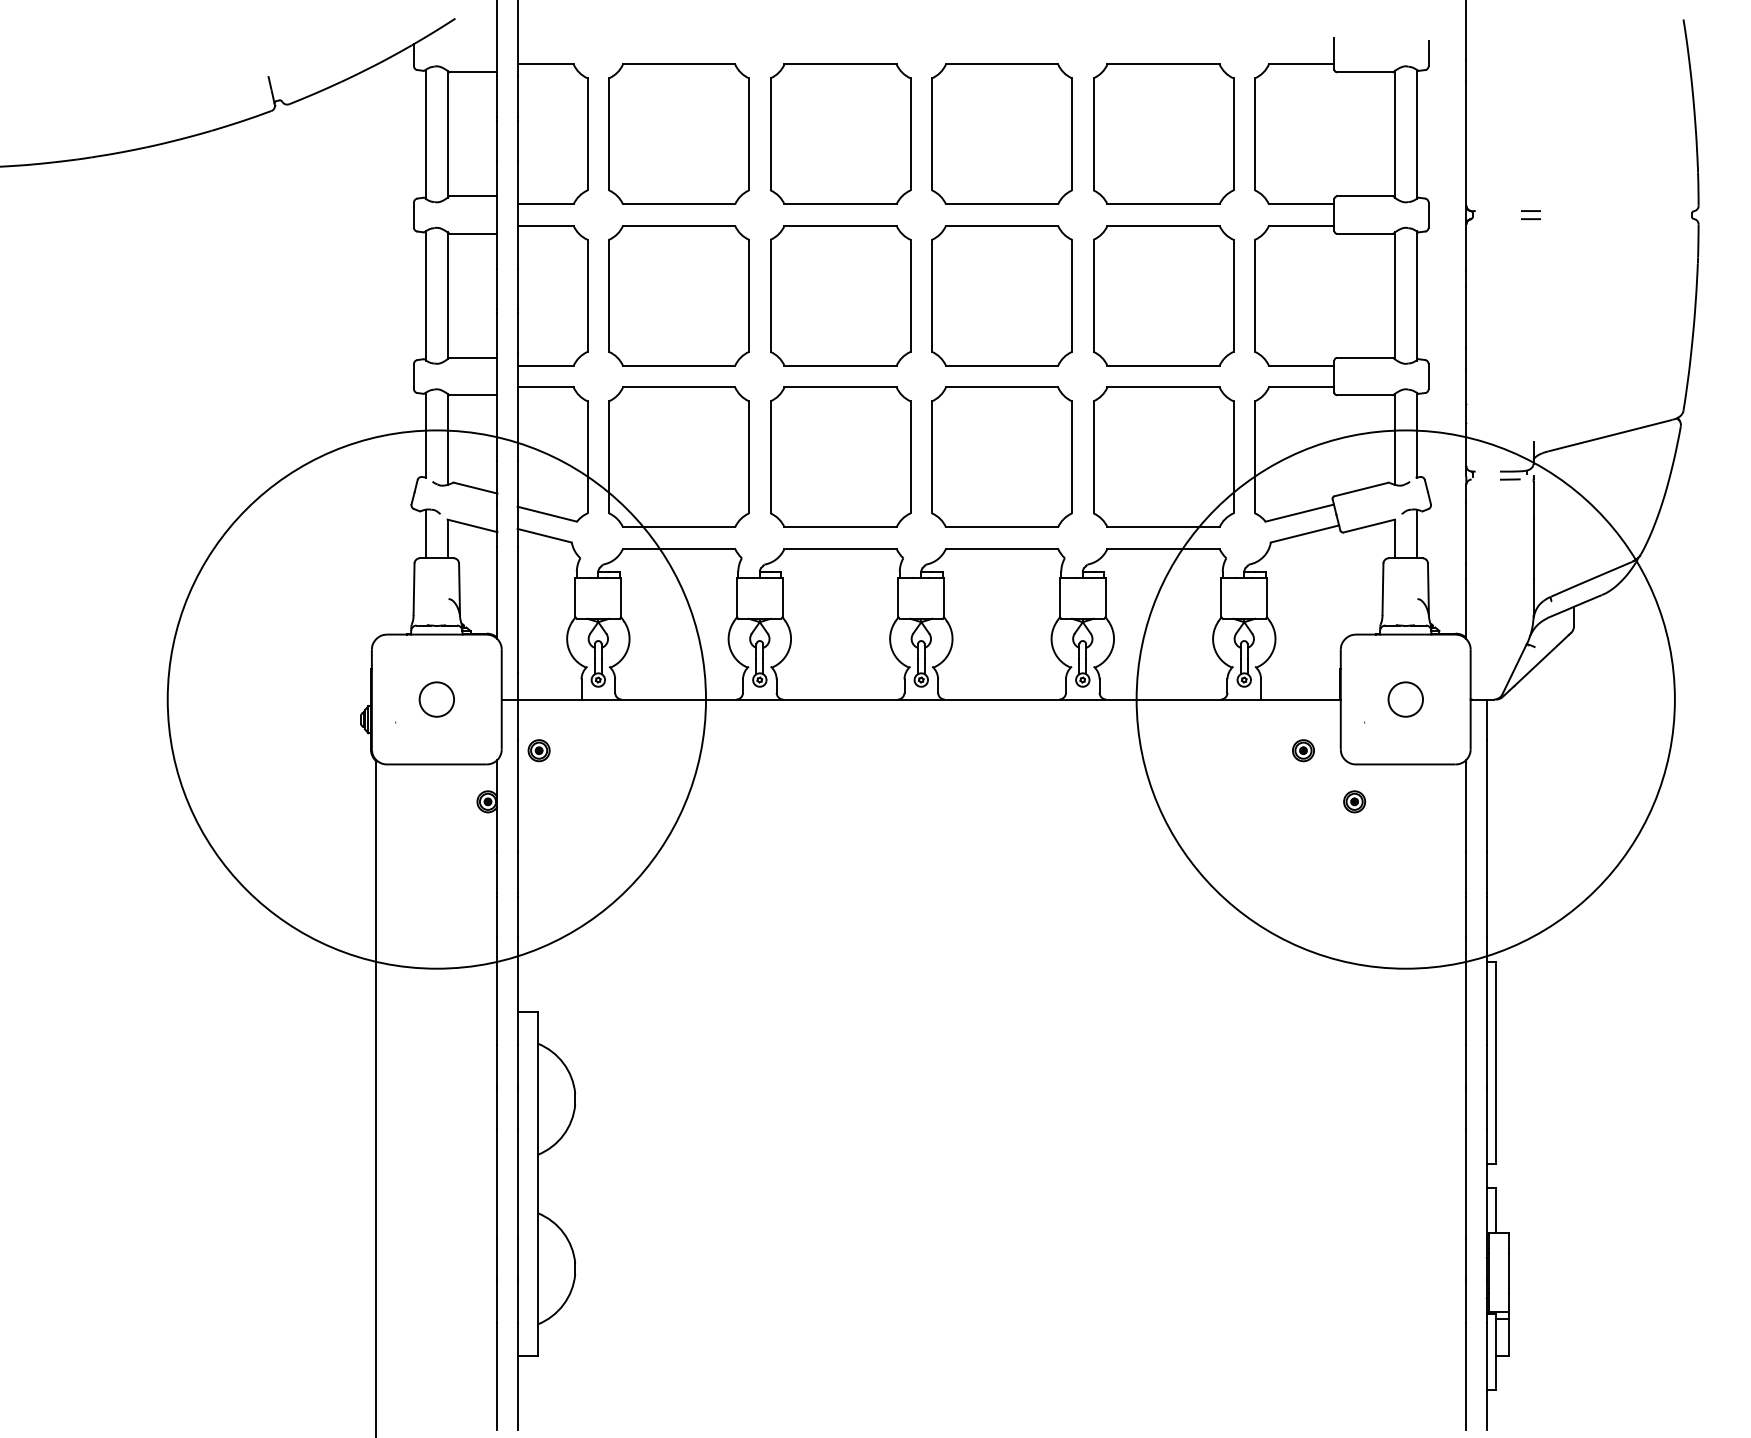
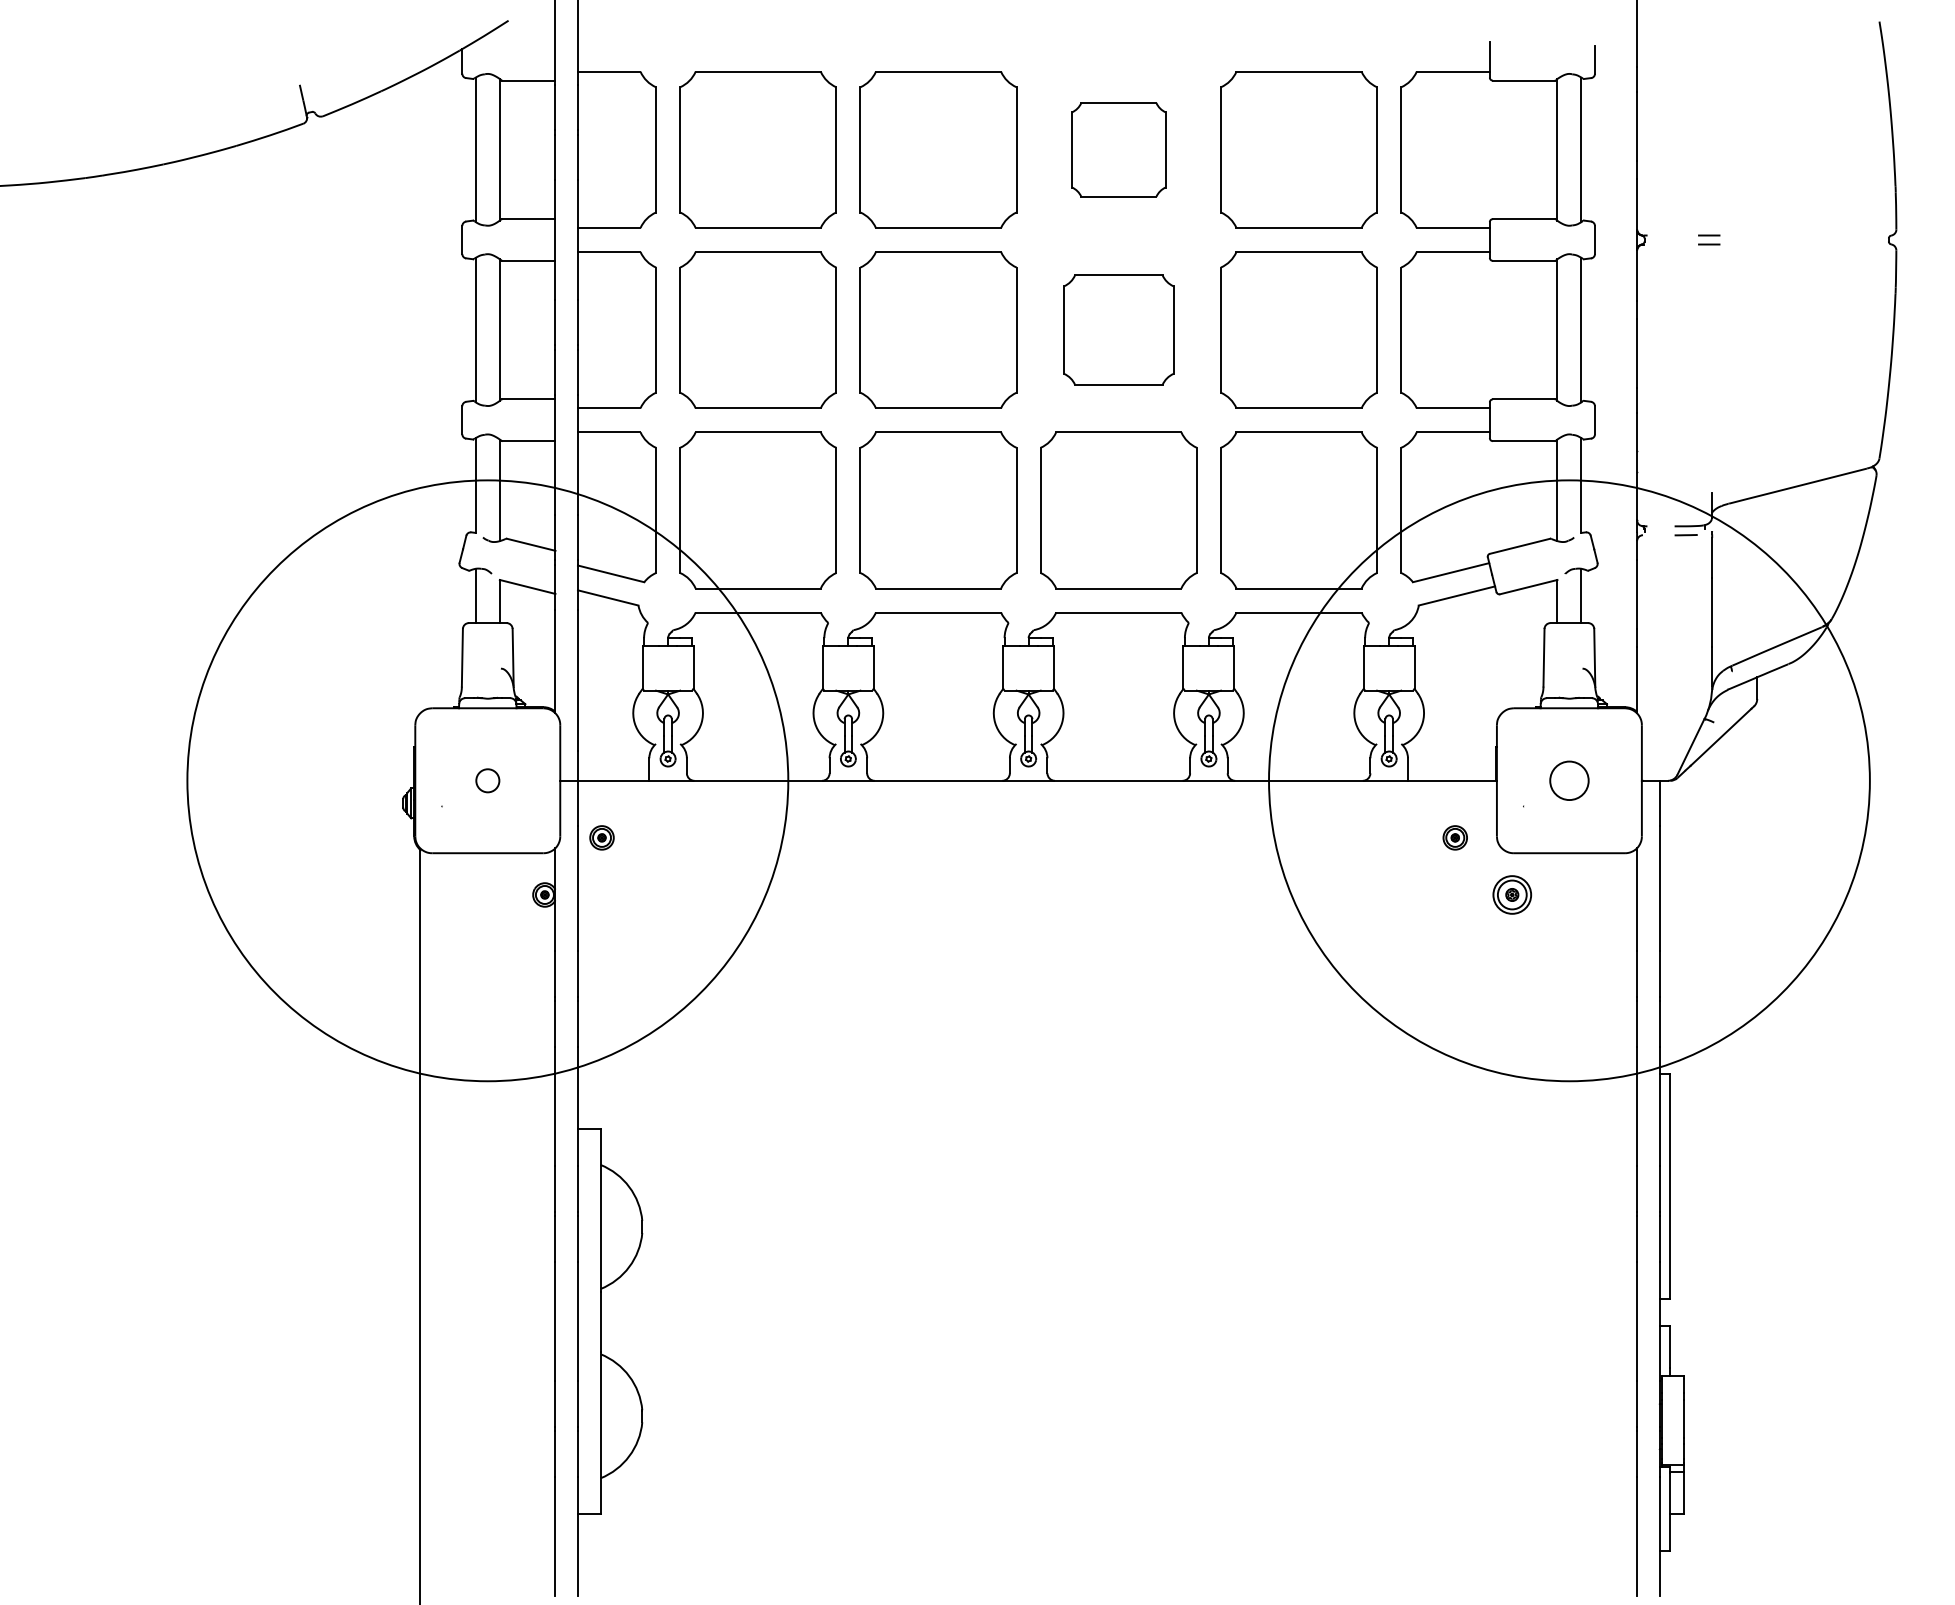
part: (1001, 134) -> (1118, 149), size x0.6
part: (1001, 295) -> (1118, 329), size x0.7
circle: (436, 699) -> (487, 780), size x0.6
part: (1354, 801) -> (1512, 894), size x1.6

